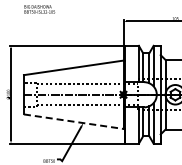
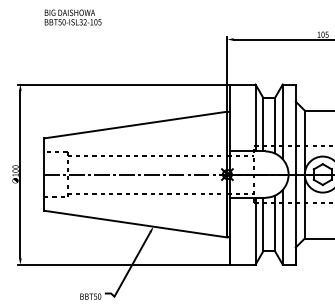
line: (74, 121) -> (137, 223), dashed -> solid

